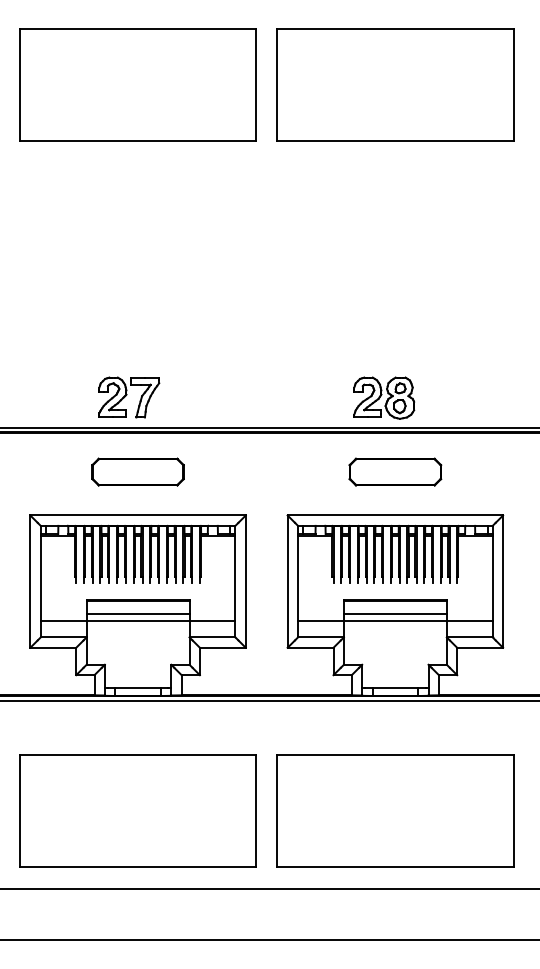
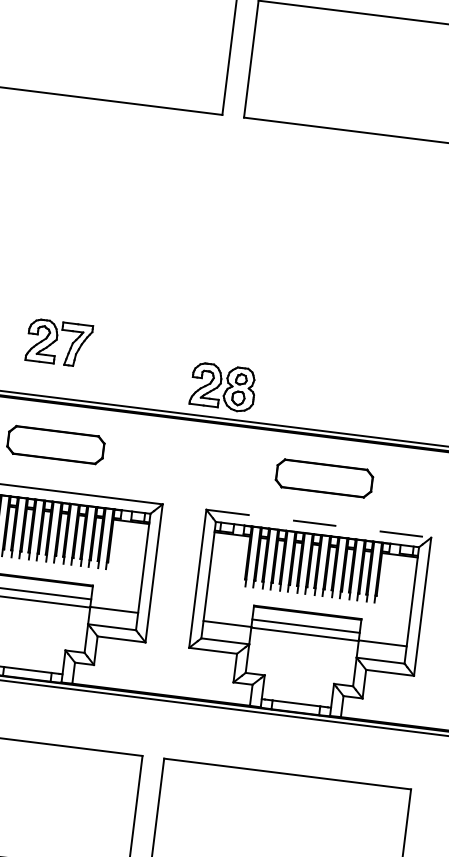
part: (129, 397) -> (59, 343), moved
part: (384, 397) -> (223, 386), moved
line: (395, 515) -> (318, 523), solid -> dashed

